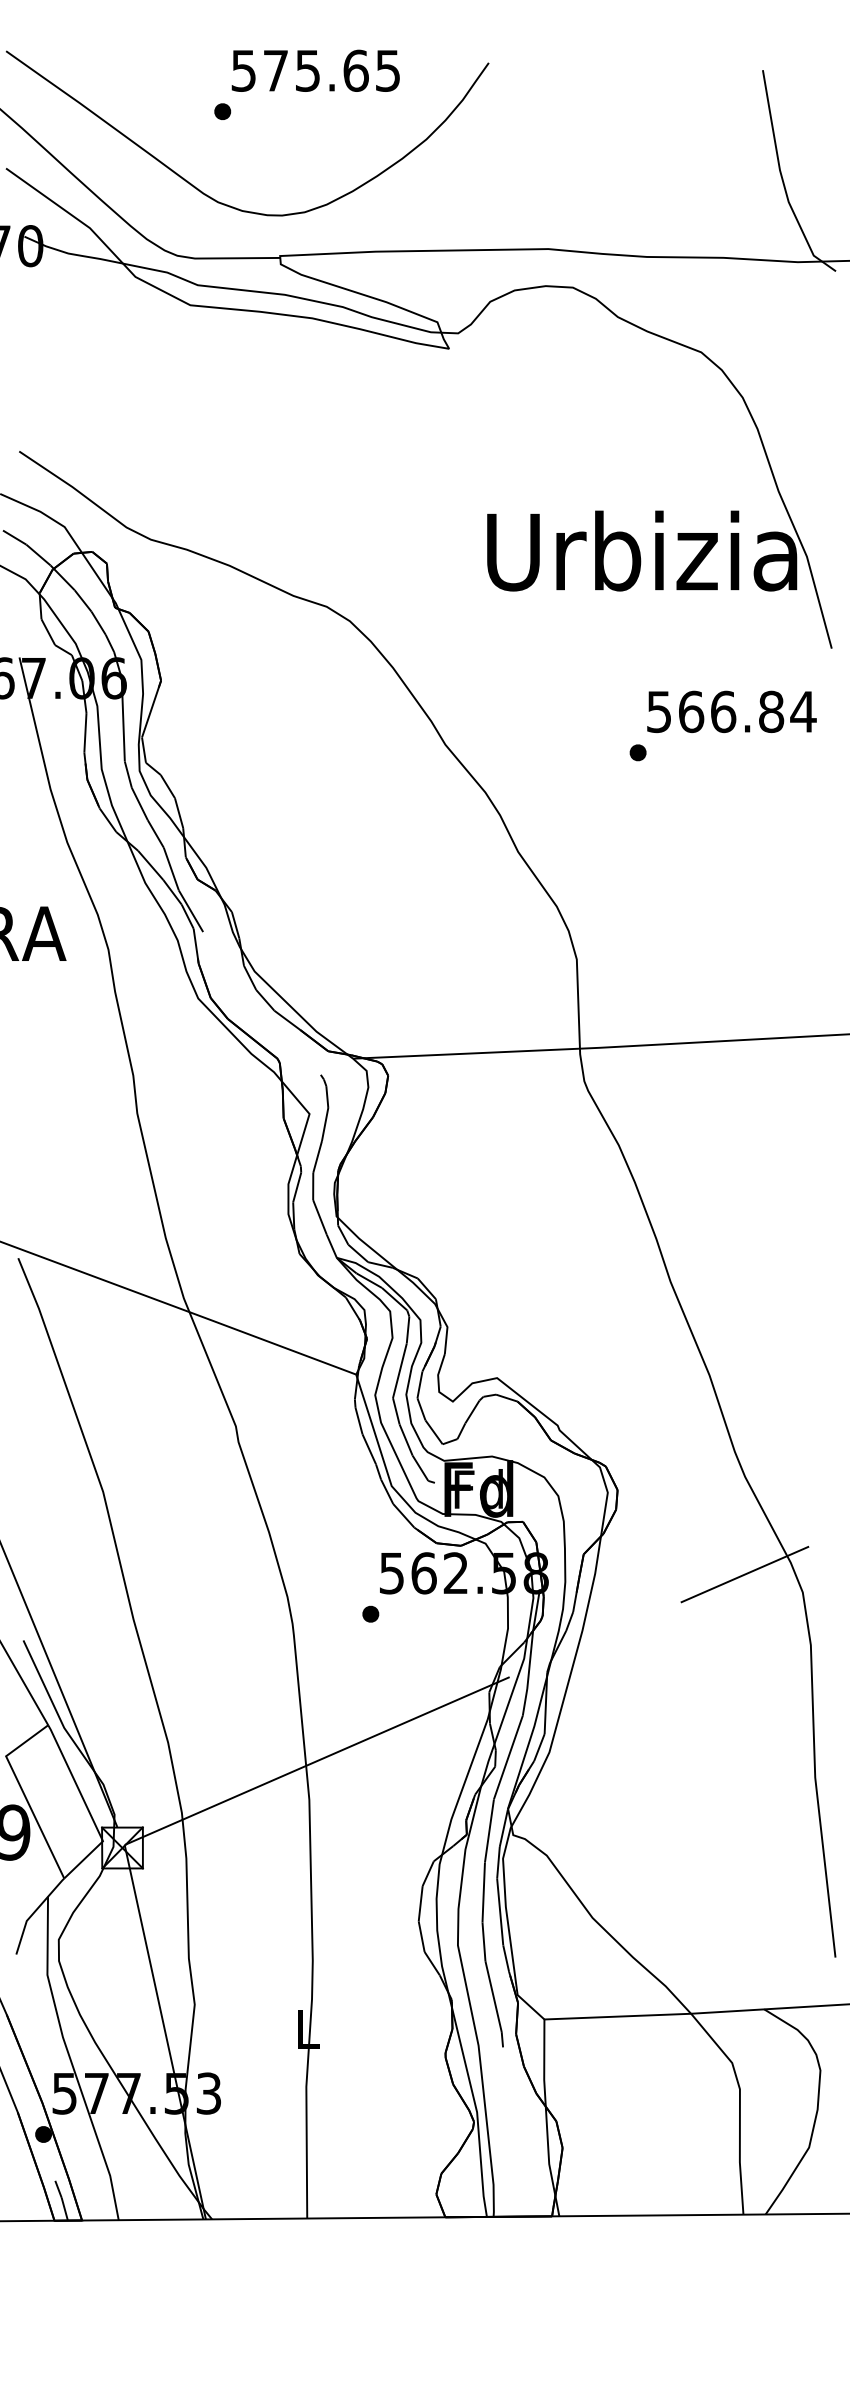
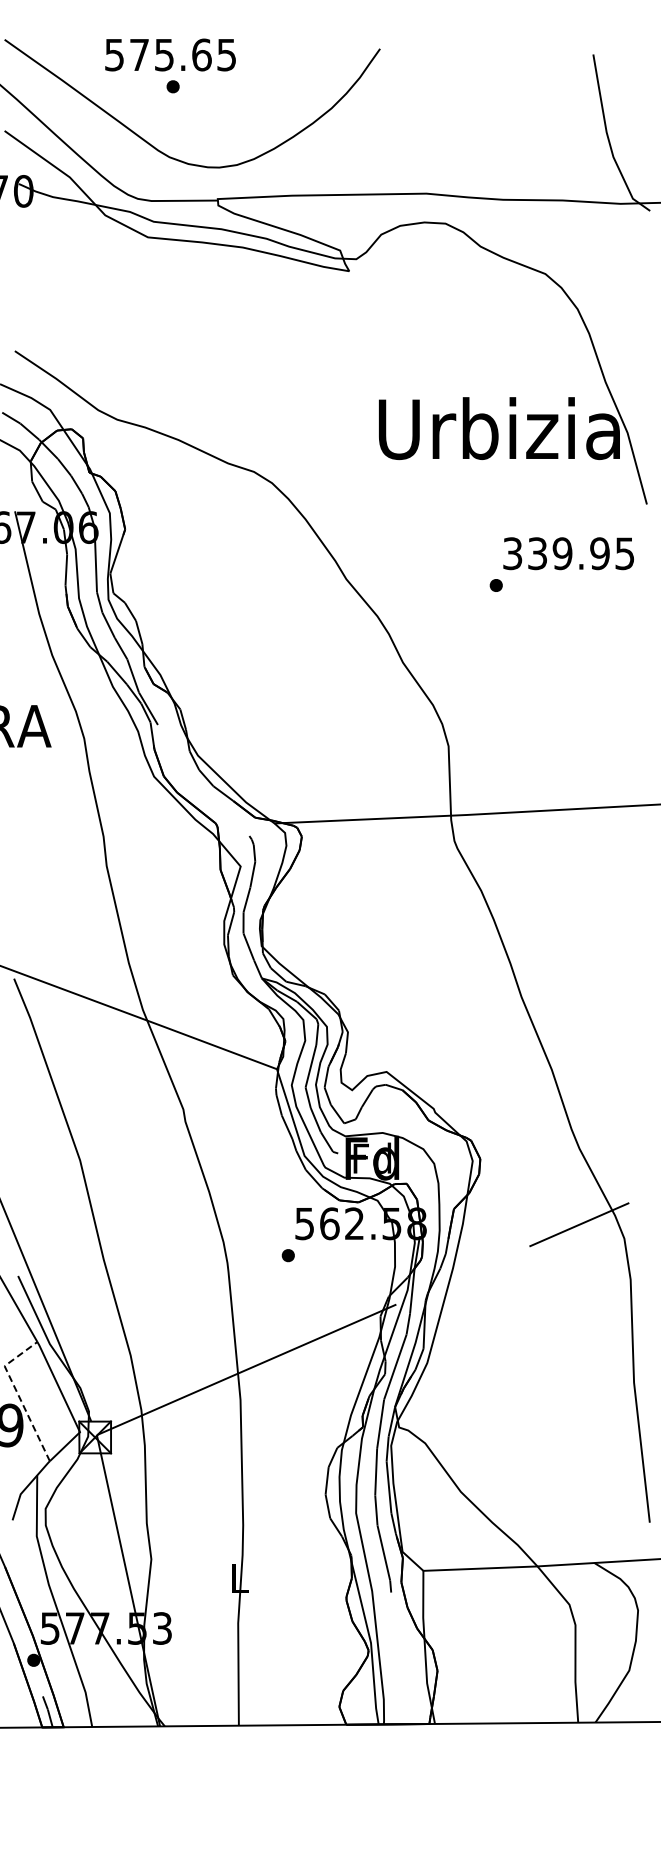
text: (315, 70) -> (170, 54), moved
text: (732, 711) -> (569, 553), 566.84 -> 339.95
line: (23, 1792) -> (18, 1394), solid -> dashed

